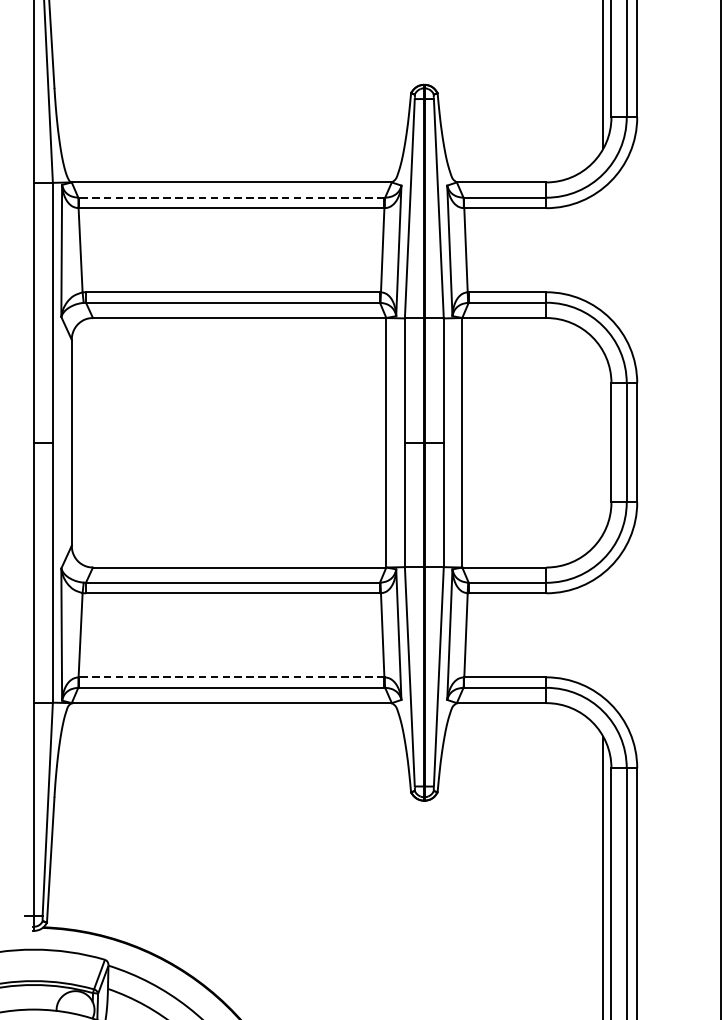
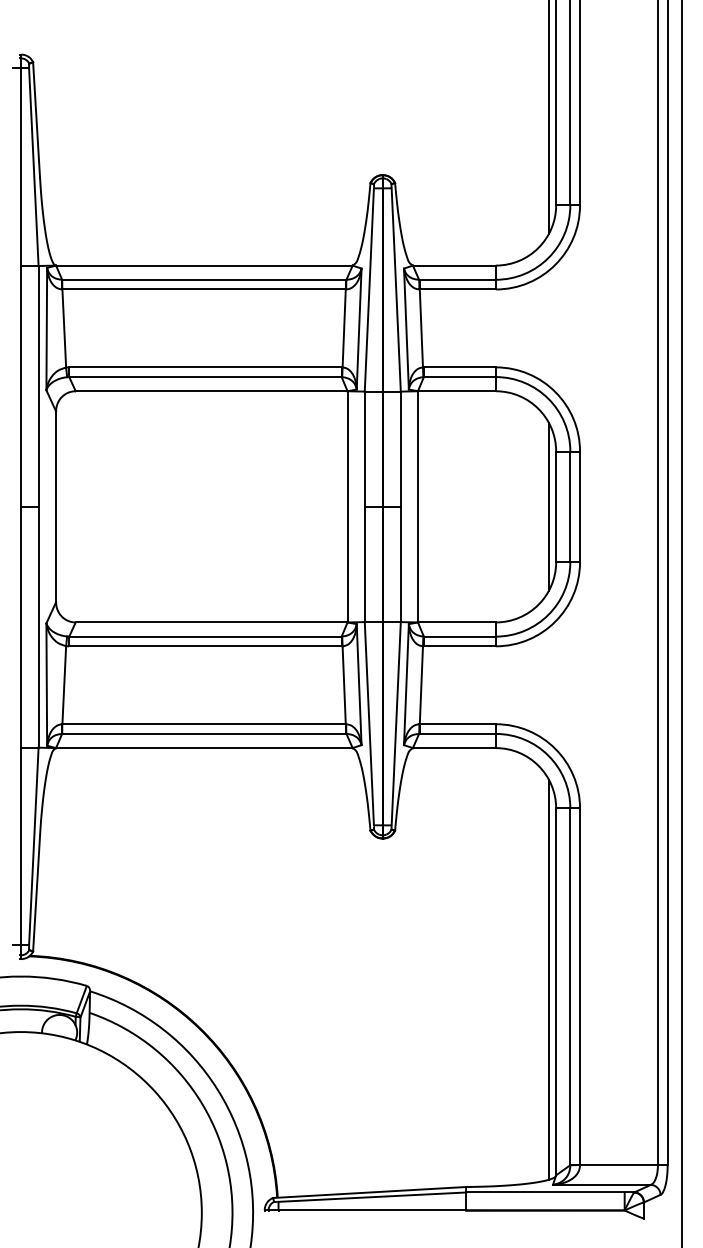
line: (230, 197) -> (203, 279), dashed -> solid
line: (603, 442) -> (548, 506), added
line: (231, 677) -> (204, 724), dashed -> solid

